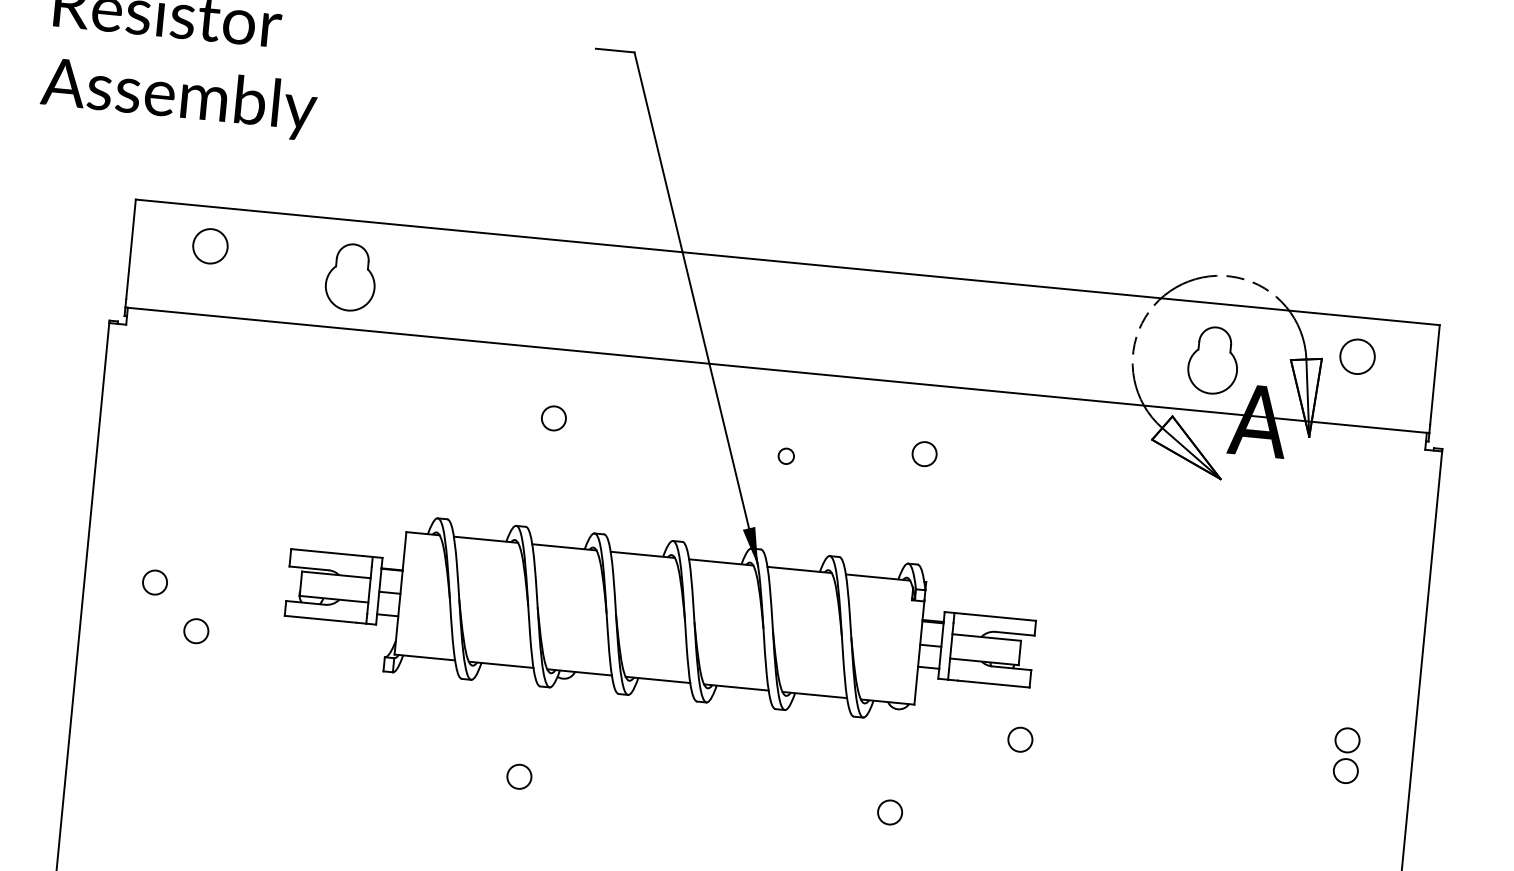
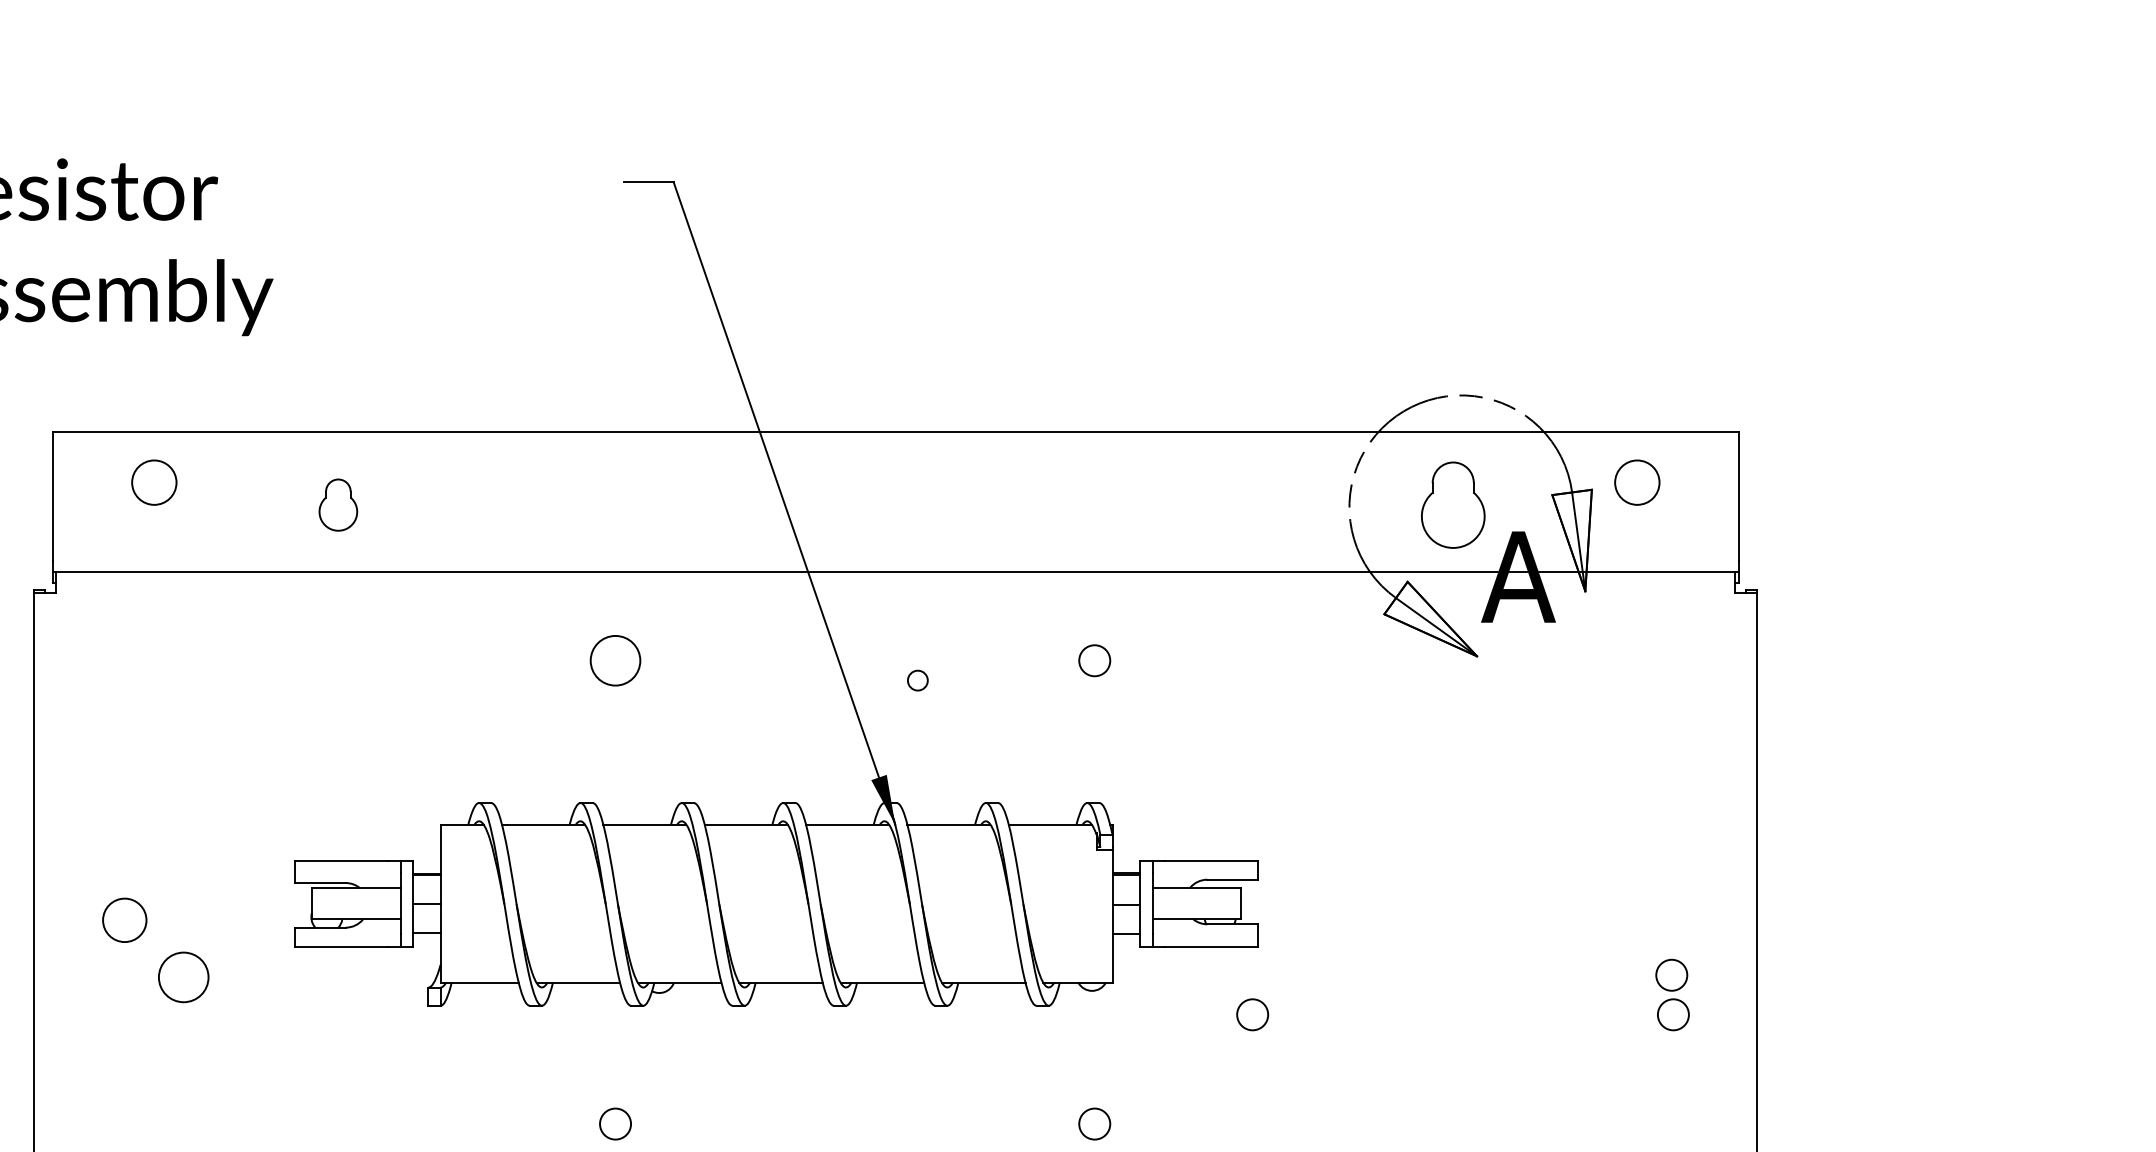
part: (351, 276) -> (338, 504), size x0.6
circle: (553, 418) -> (615, 660), size x1.6
circle: (154, 582) -> (124, 919), size x1.4
circle: (196, 630) -> (183, 976), size x1.6

